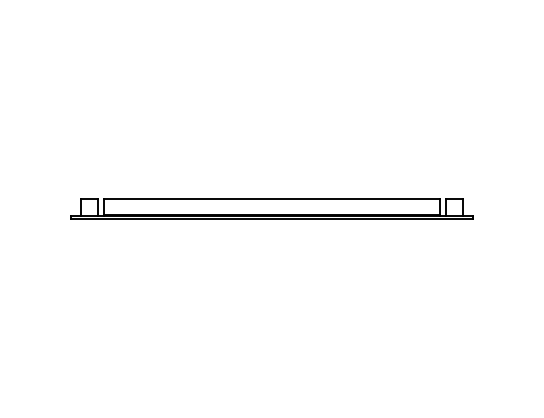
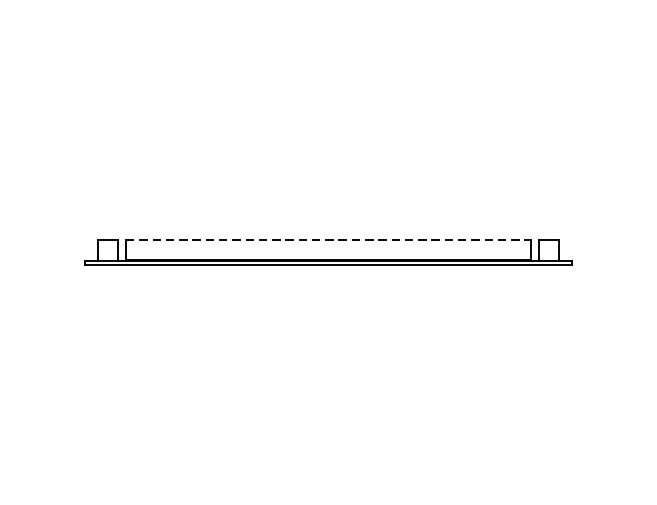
line: (272, 198) -> (329, 239), solid -> dashed

